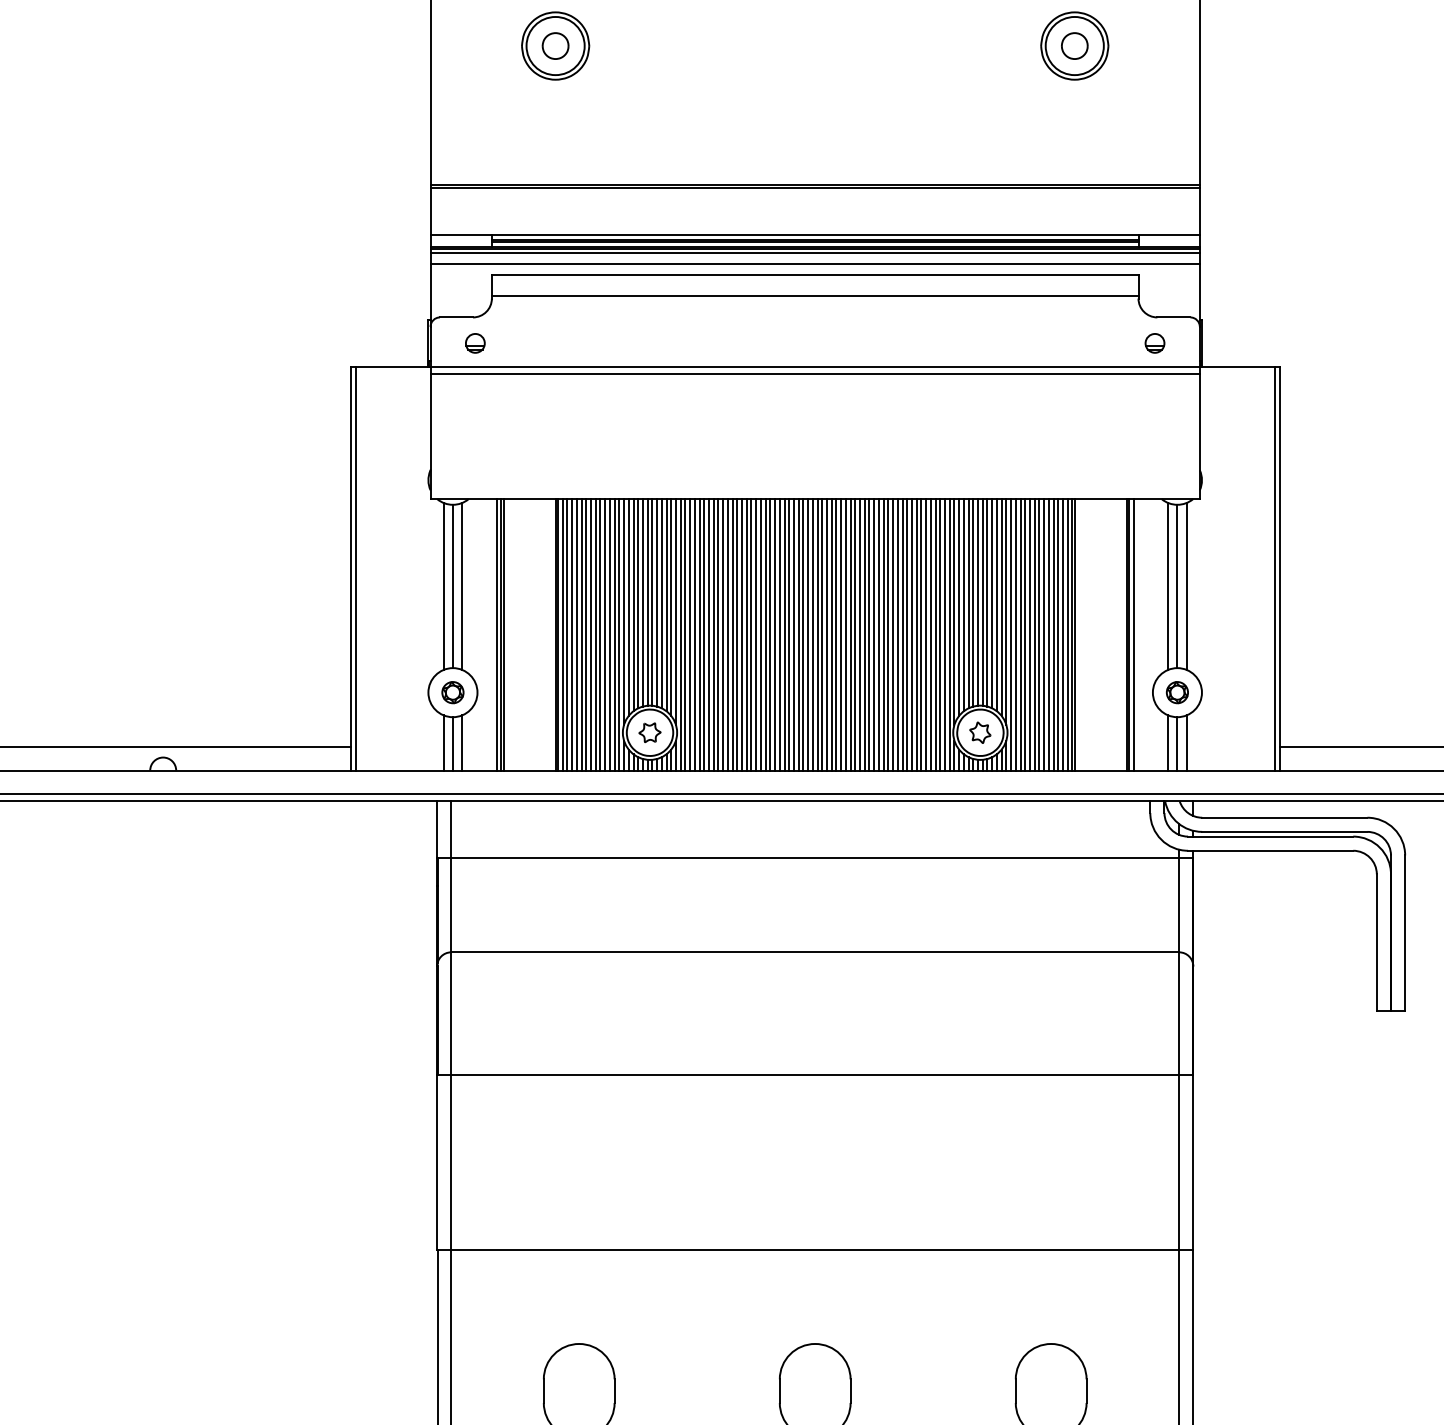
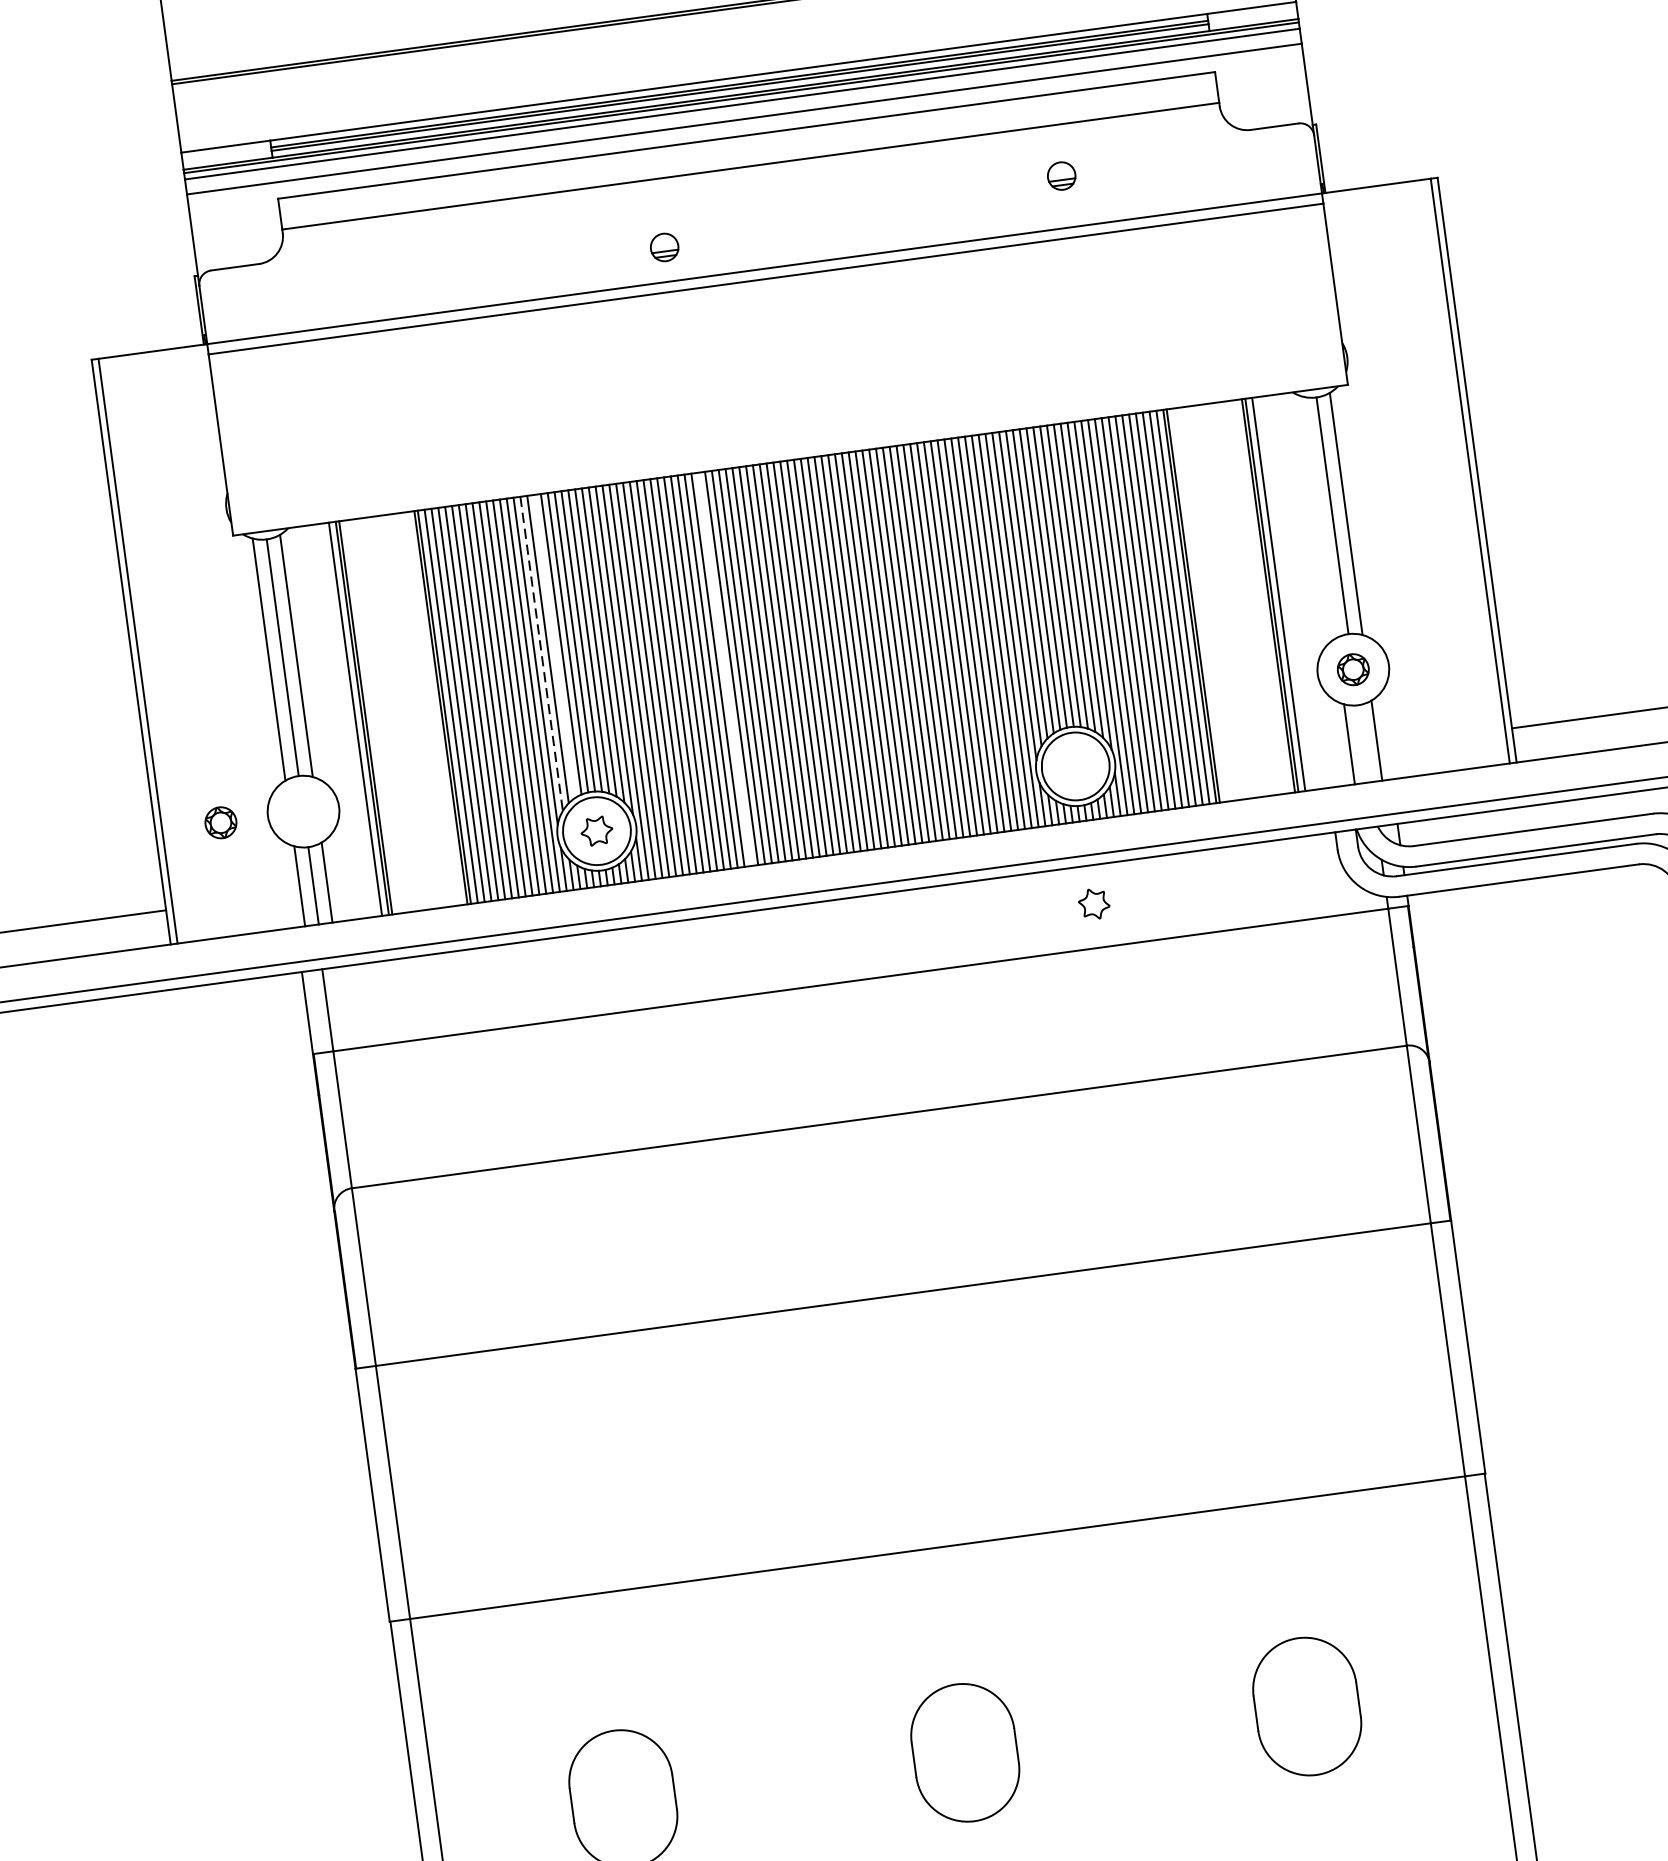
part: (475, 343) -> (664, 247), moved
part: (1154, 343) -> (1060, 176), moved
line: (1168, 586) -> (1319, 517), removed
line: (638, 603) -> (554, 646), removed
line: (628, 608) -> (541, 655), solid -> dashed
line: (751, 634) -> (724, 668), removed
part: (452, 692) -> (220, 822), moved
part: (980, 732) -> (1094, 903), moved
line: (1177, 743) -> (1363, 743), removed

